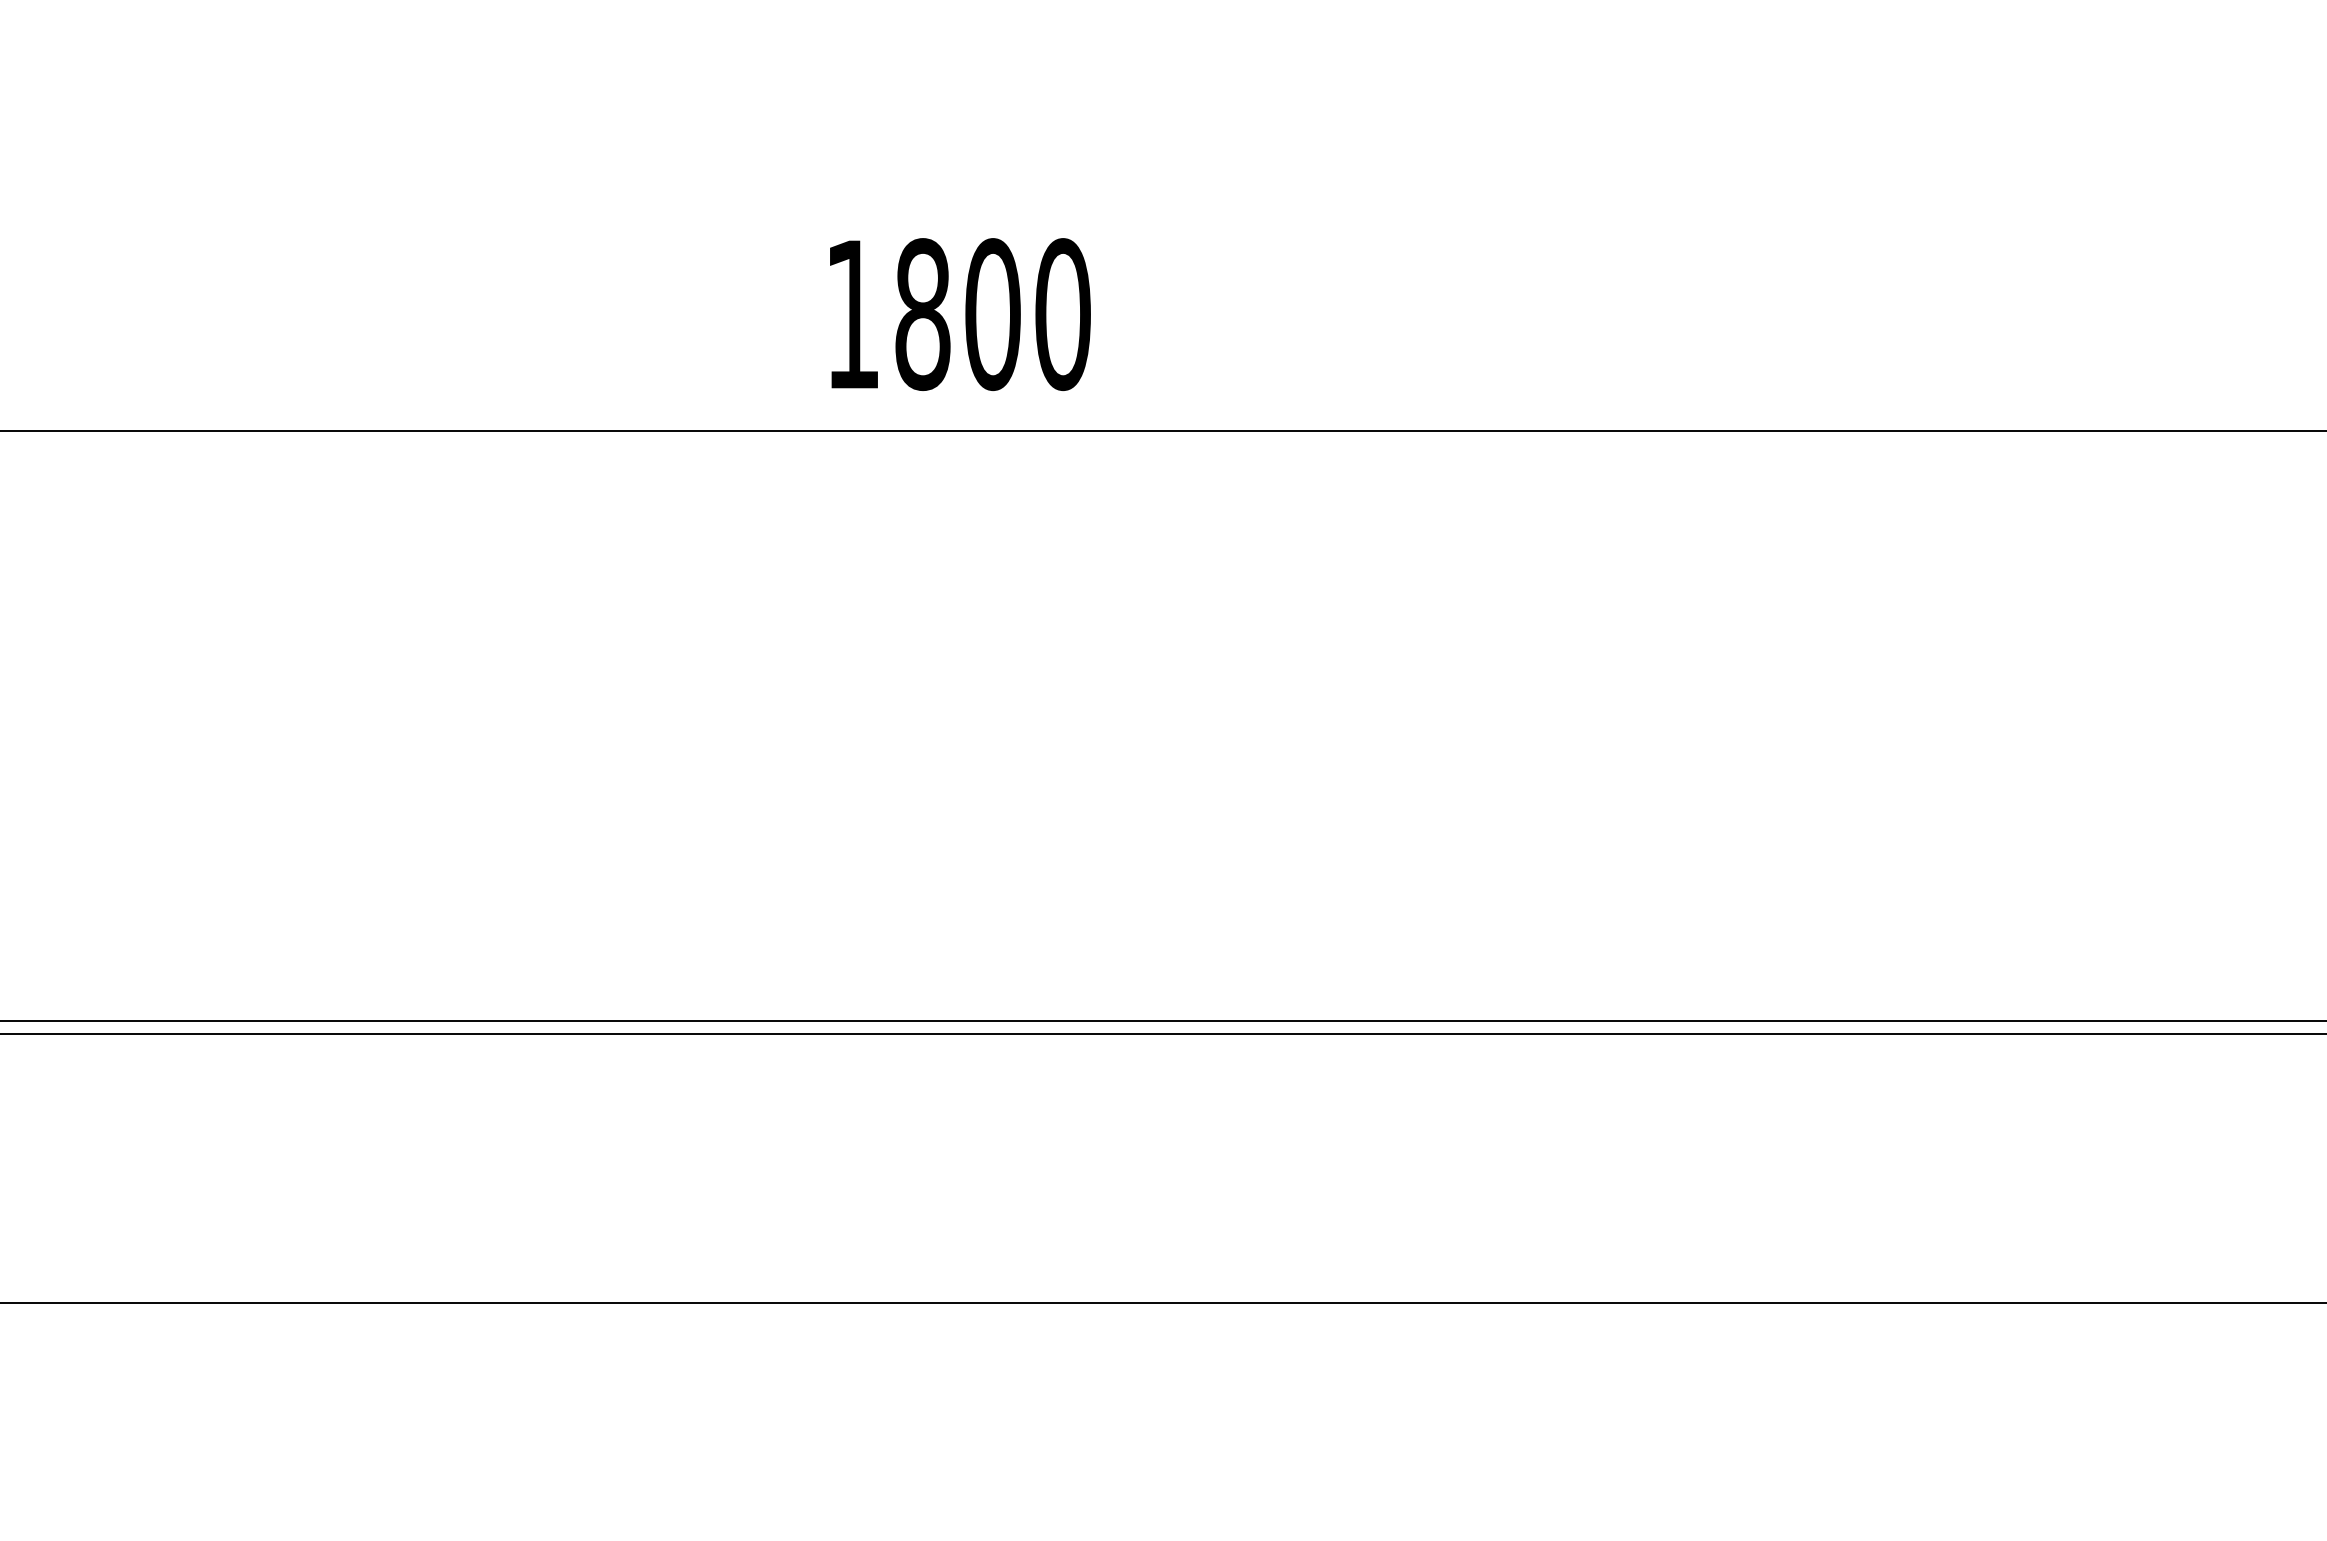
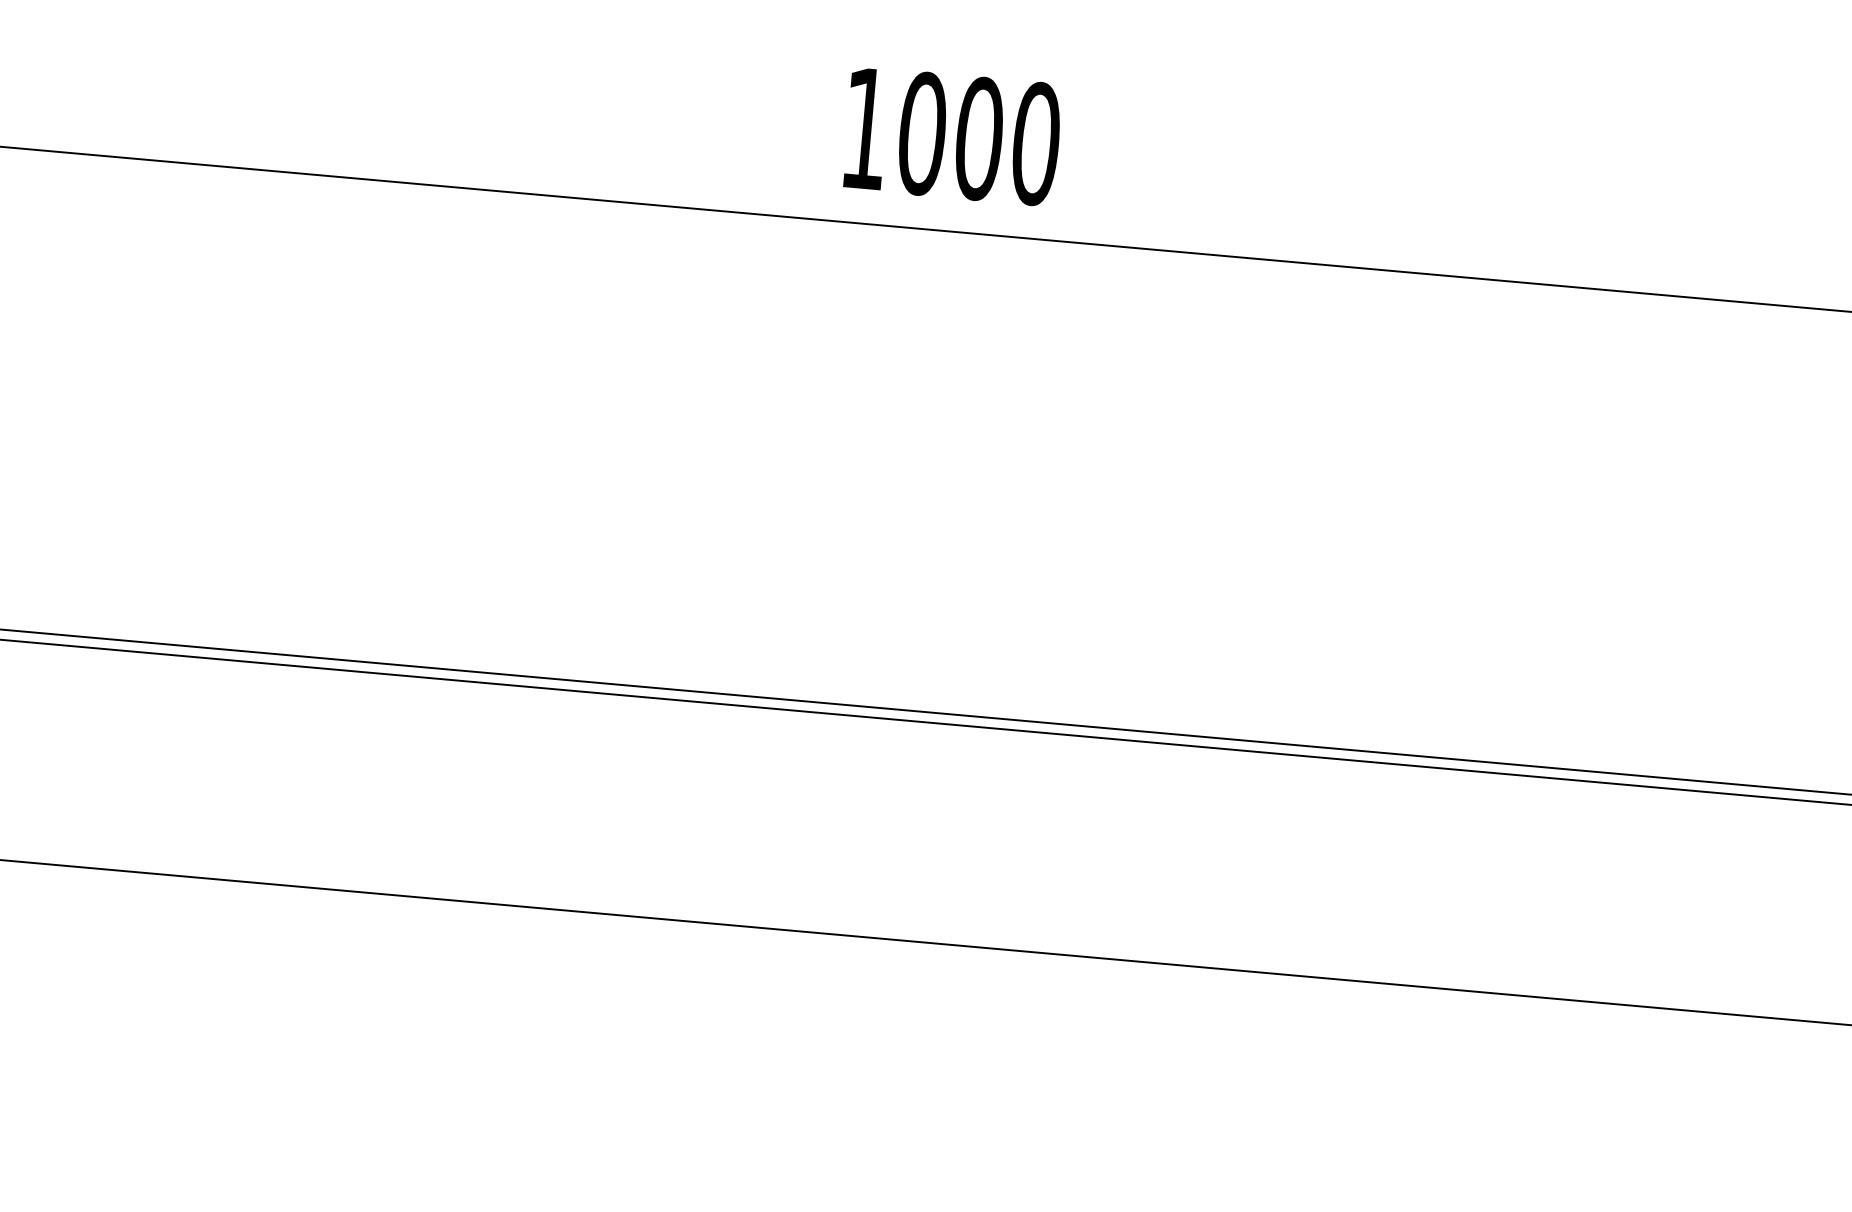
text: (922, 314) -> (922, 133), 1800 -> 1000

